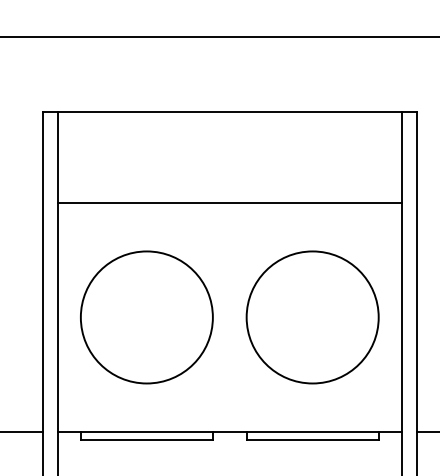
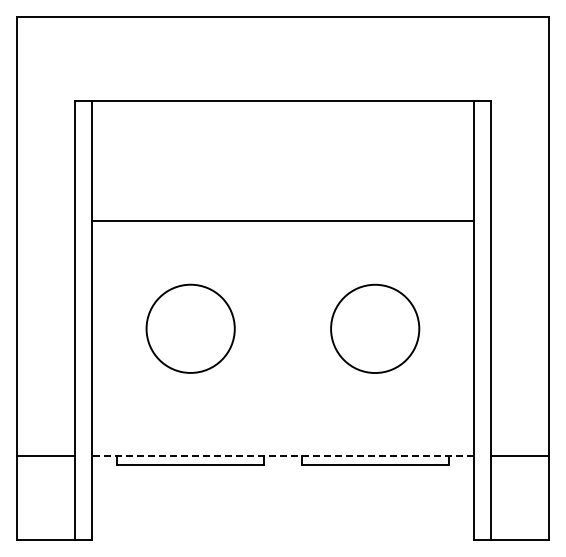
line: (229, 203) -> (282, 221), moved
circle: (146, 317) -> (190, 328), size x0.6
circle: (311, 317) -> (374, 328), size x0.6
line: (229, 432) -> (282, 456), solid -> dashed

